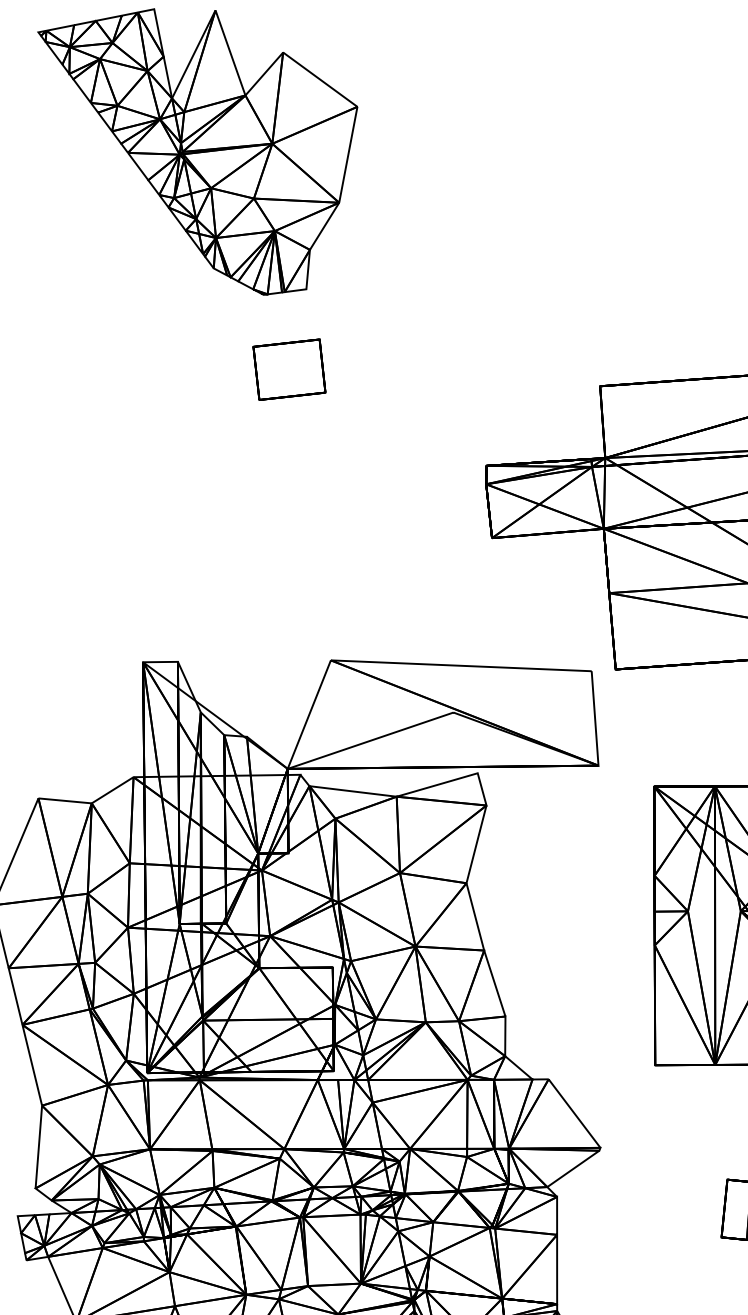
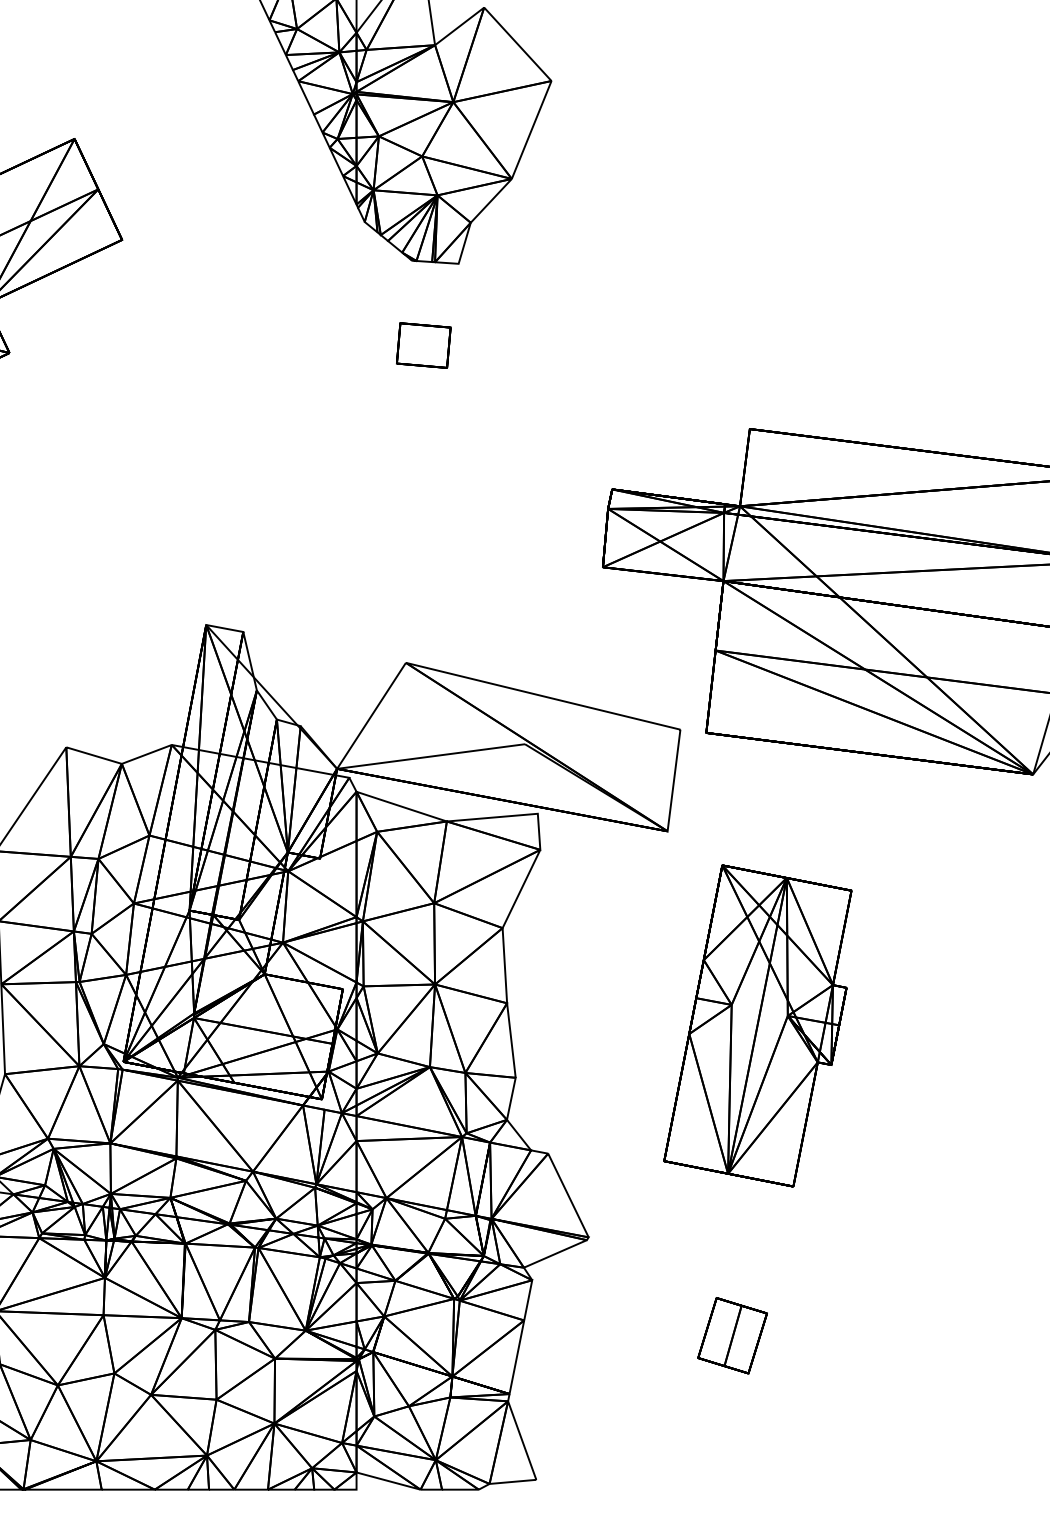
part: (289, 369) -> (423, 345), size x0.7

